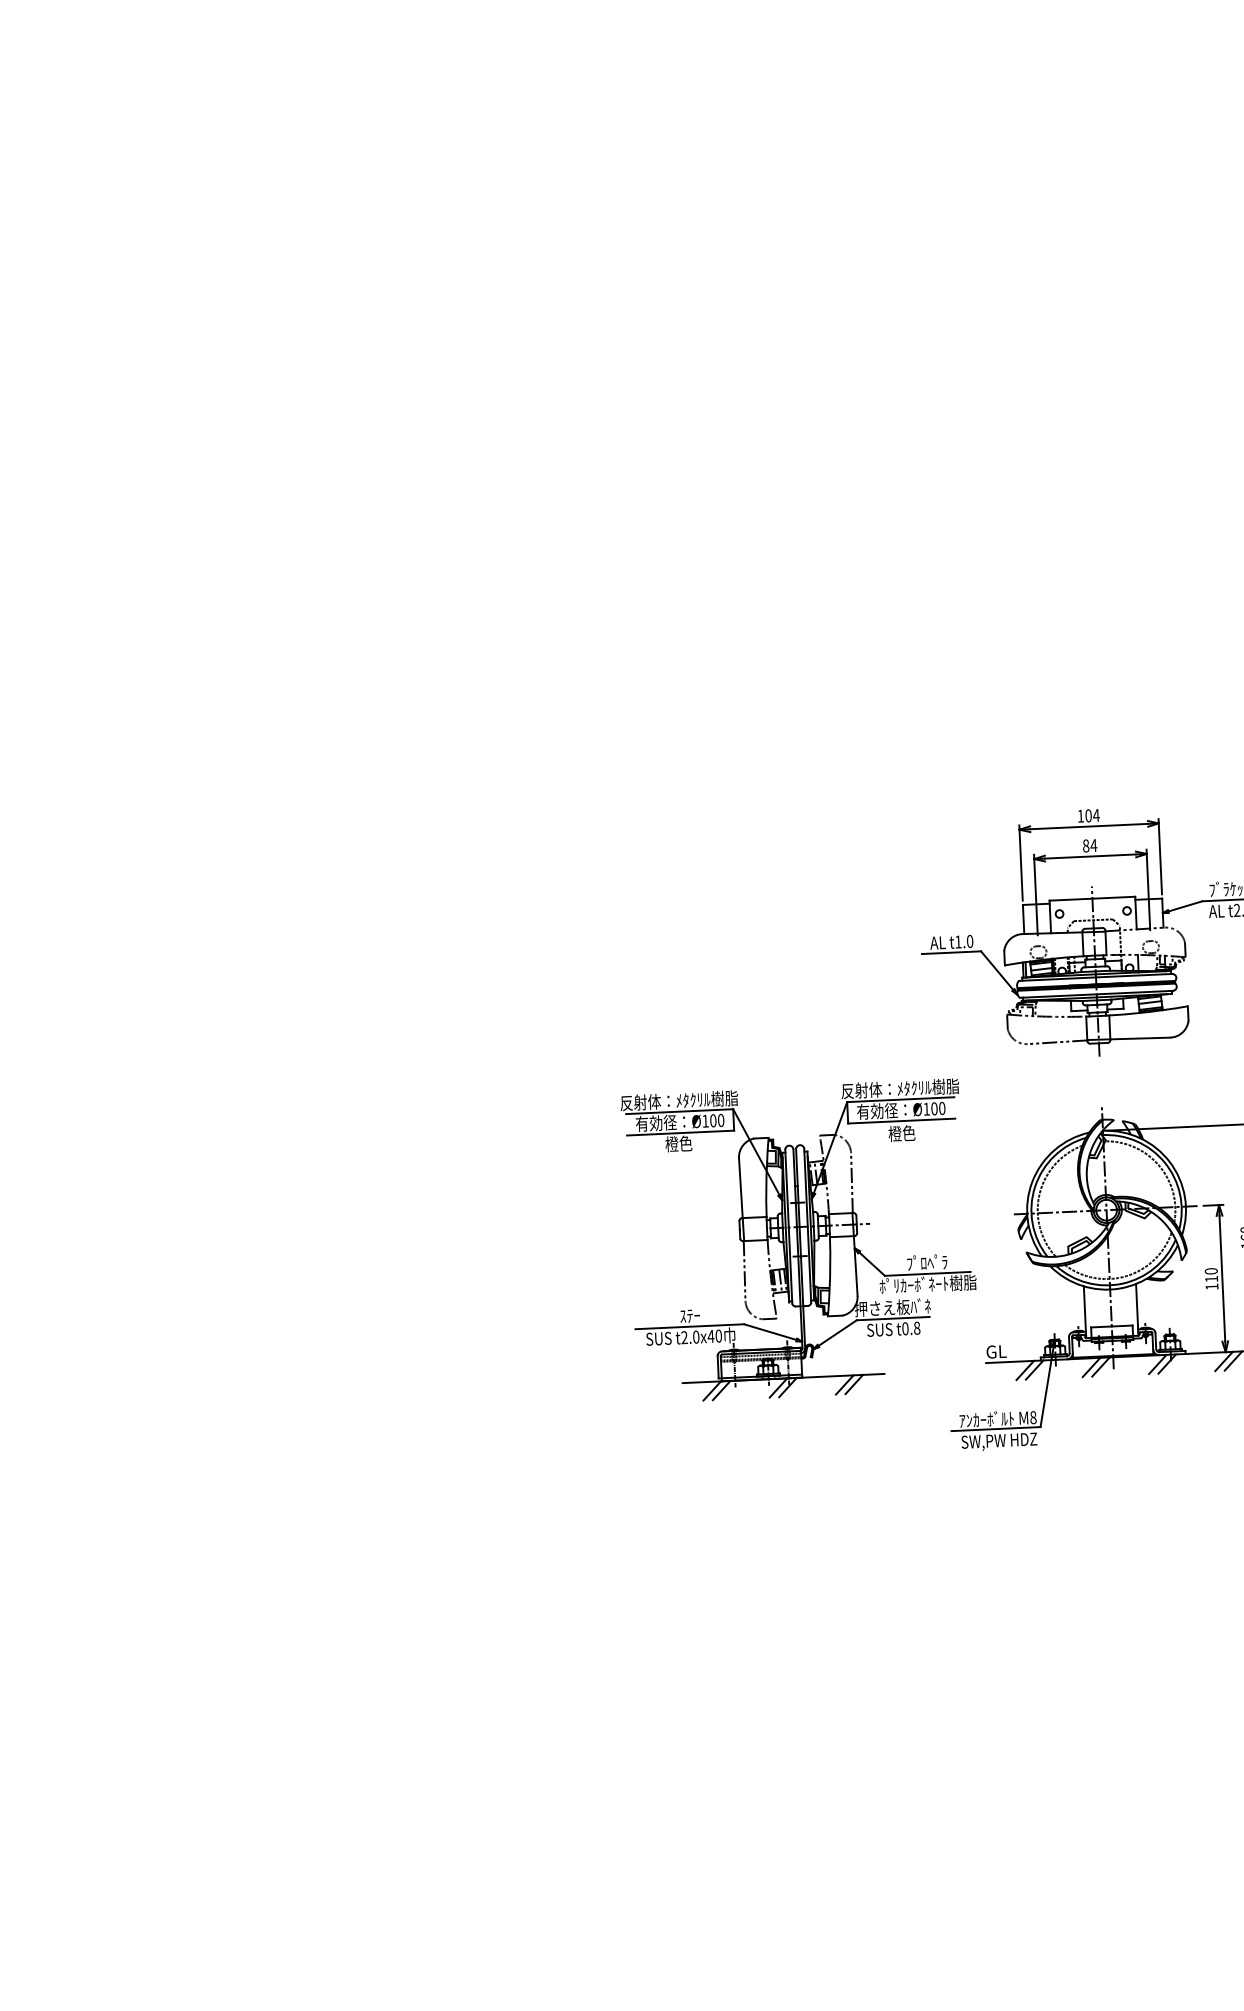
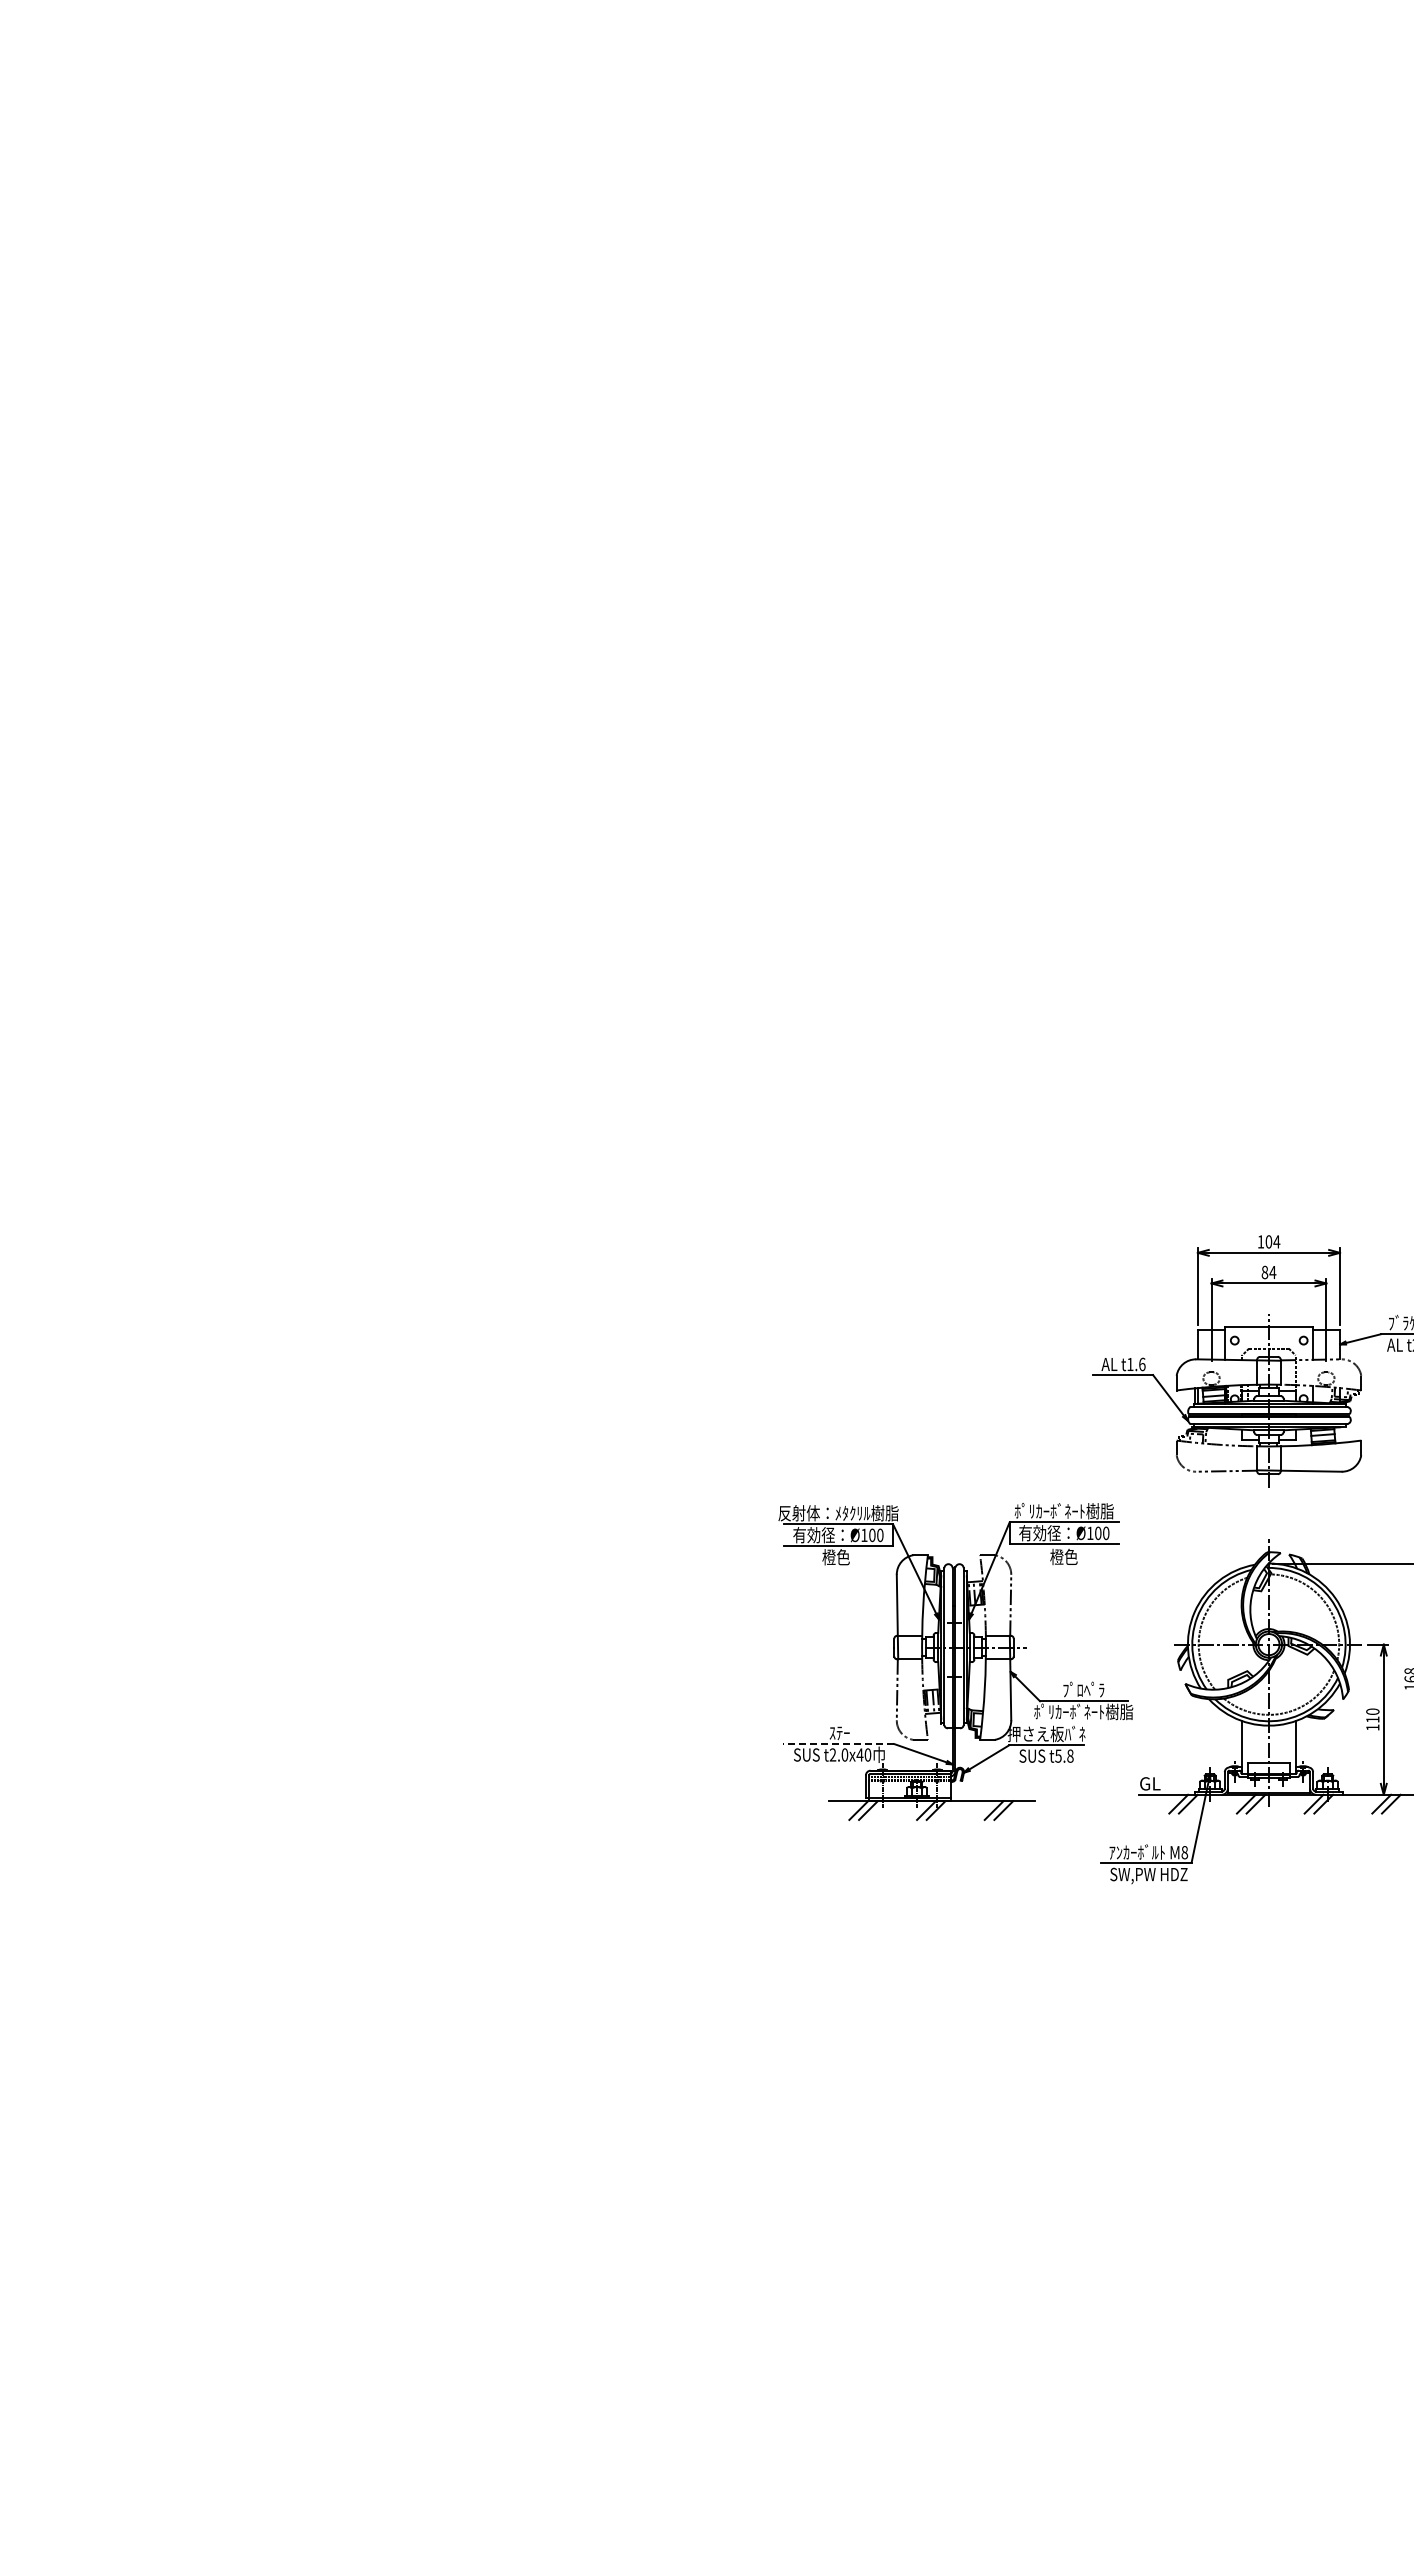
text: (970, 940) -> (1142, 1363), t1.0 -> t1.6
text: (900, 1088) -> (1064, 1511), 反射体：ﾒﾀｸﾘﾙ樹脂 -> ﾎﾟﾘｶｰﾎﾞﾈｰﾄ樹脂
line: (689, 1327) -> (838, 1744), solid -> dashed
text: (905, 1328) -> (1058, 1755), t0.8 -> t5.8

